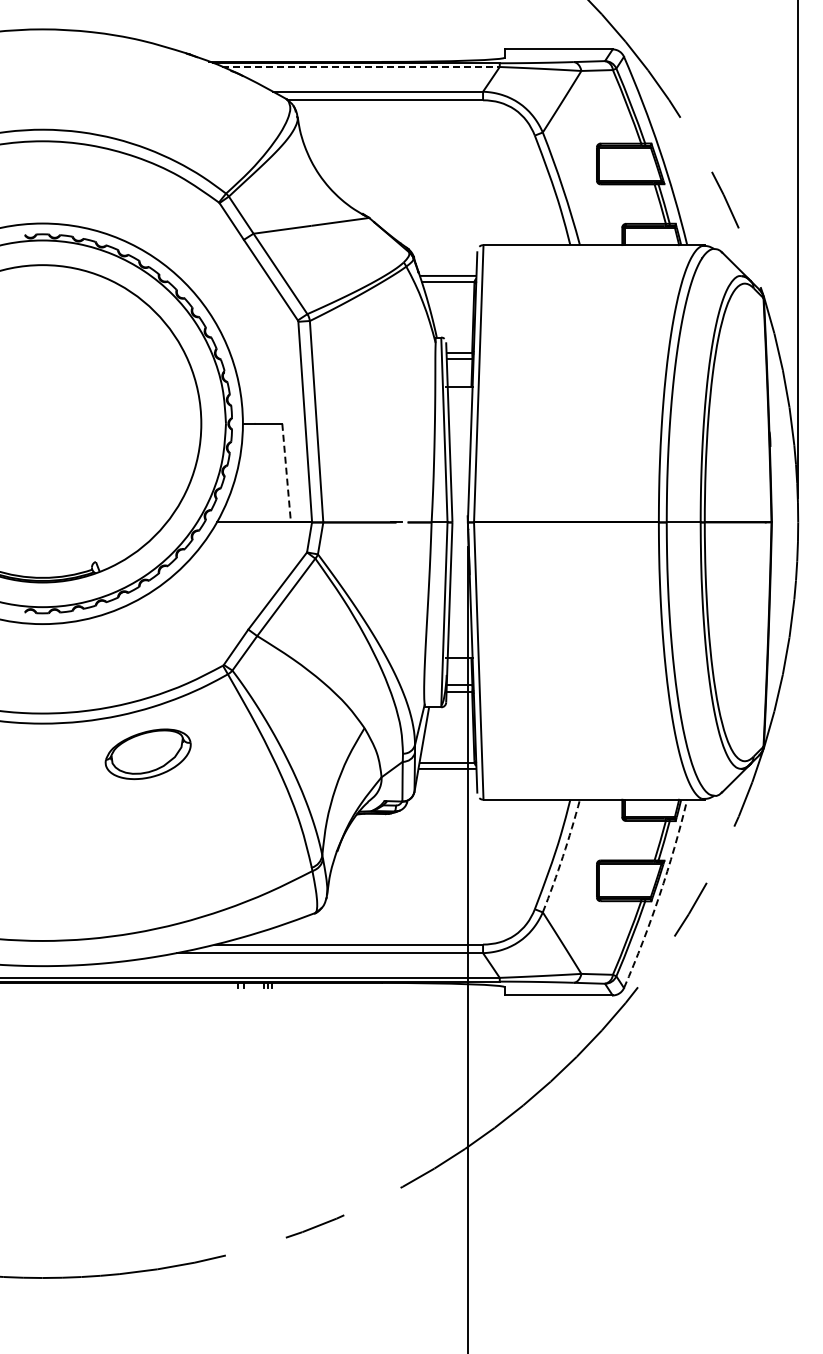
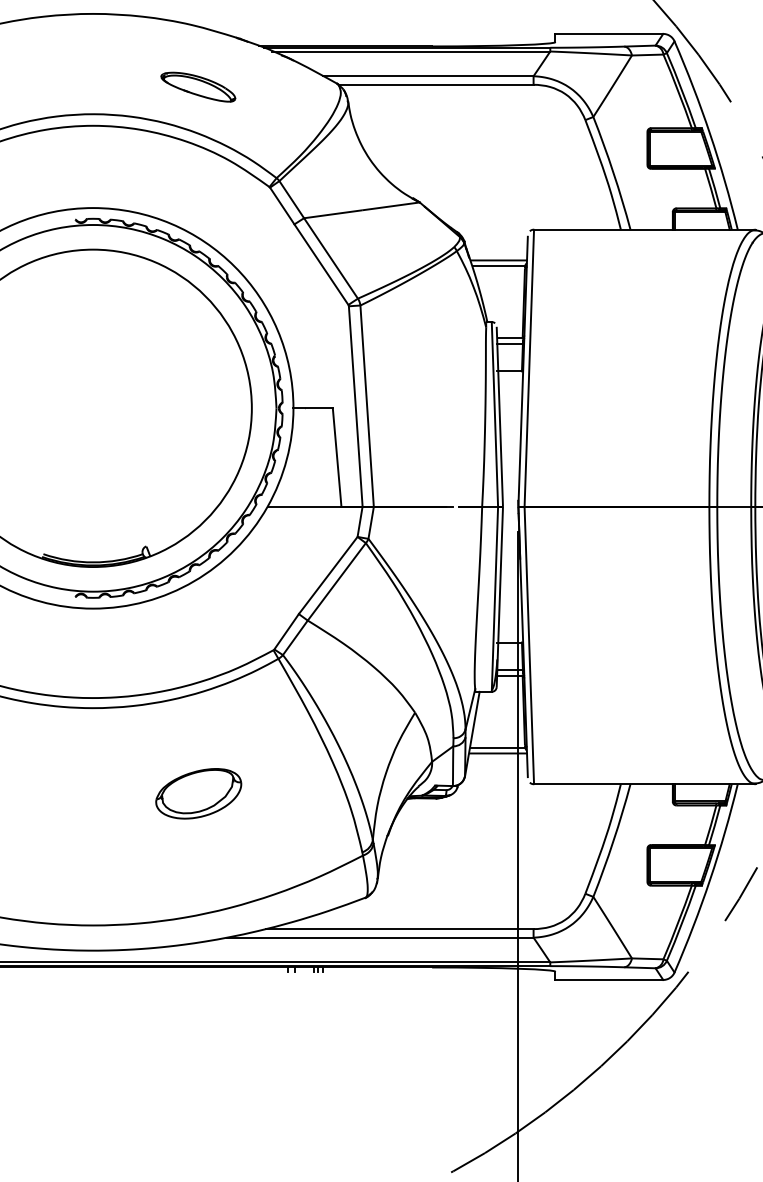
line: (360, 67) -> (411, 52), dashed -> solid
part: (147, 102) -> (198, 87), added
line: (286, 473) -> (337, 458), dashed -> solid
part: (147, 754) -> (198, 794), moved
arc: (562, 856) -> (613, 841), dashed -> solid
arc: (659, 895) -> (710, 880), dashed -> solid

